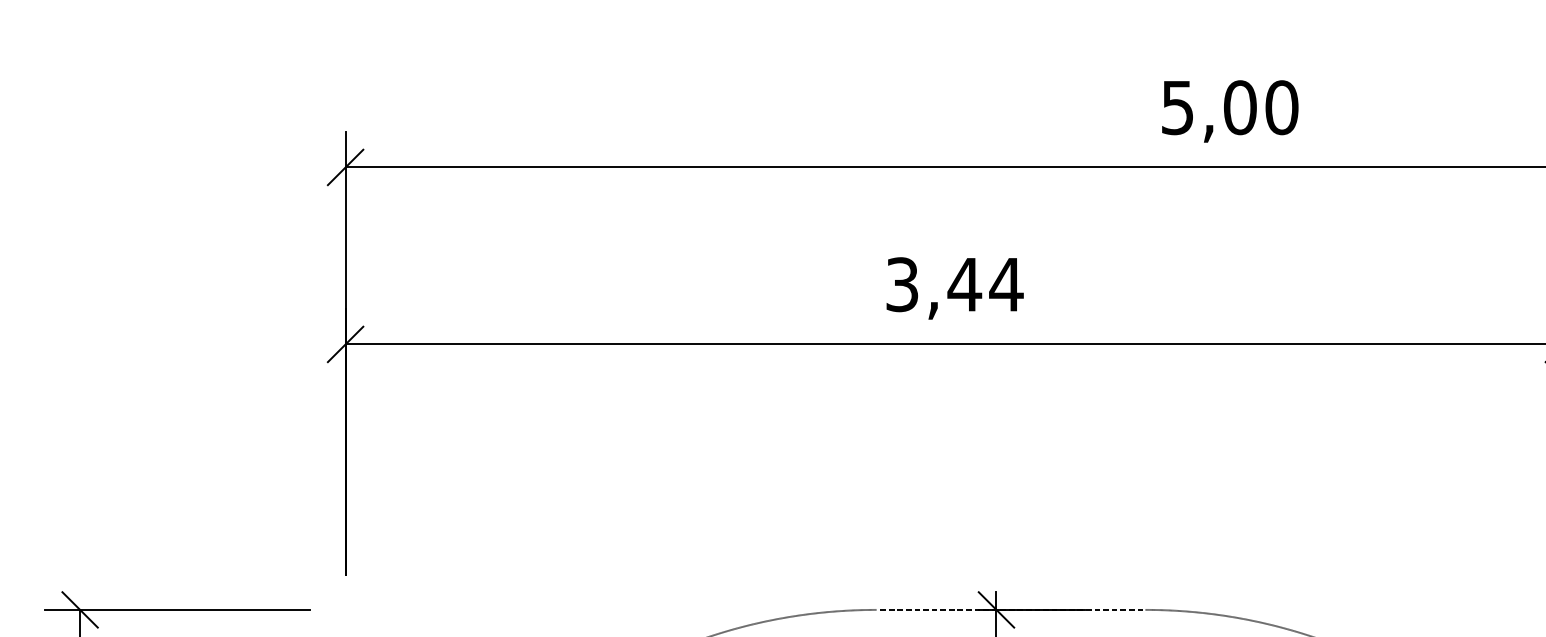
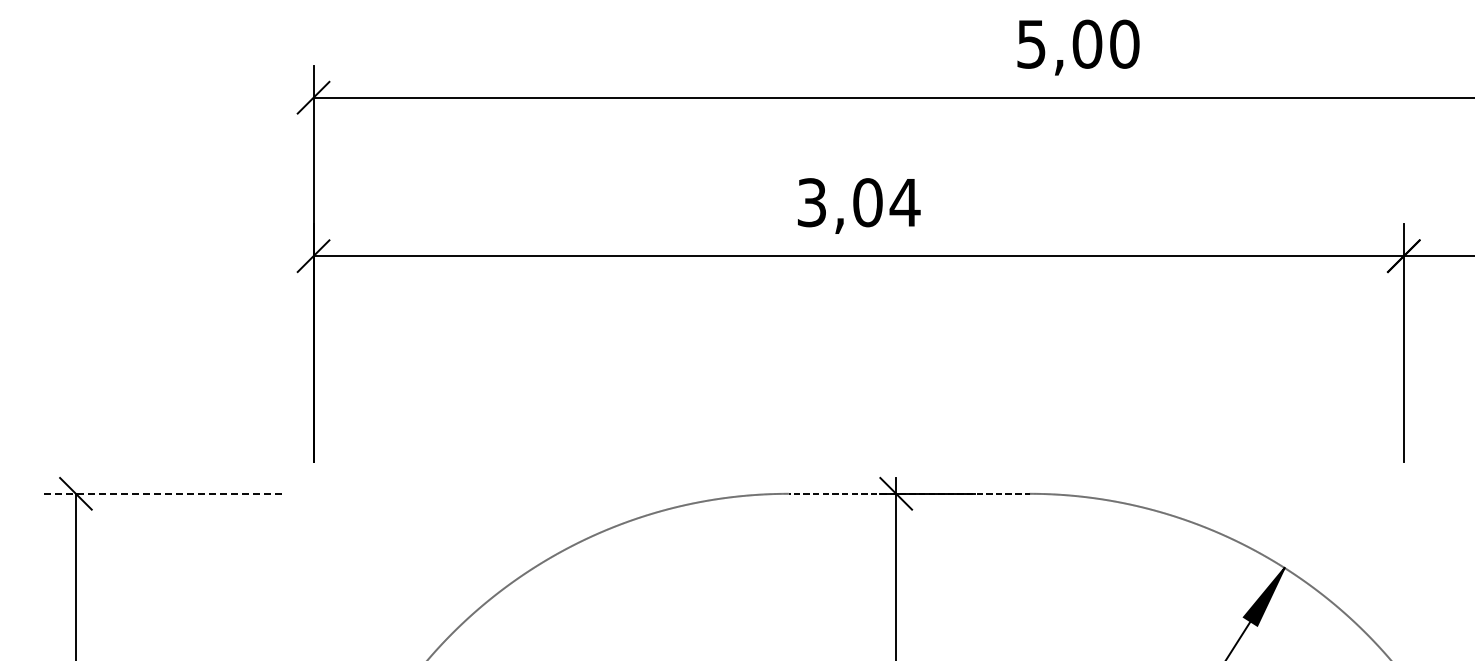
text: (1230, 111) -> (1078, 47), moved
text: (964, 284) -> (867, 202), 3,44 -> 3,04
line: (177, 609) -> (163, 493), solid -> dashed

